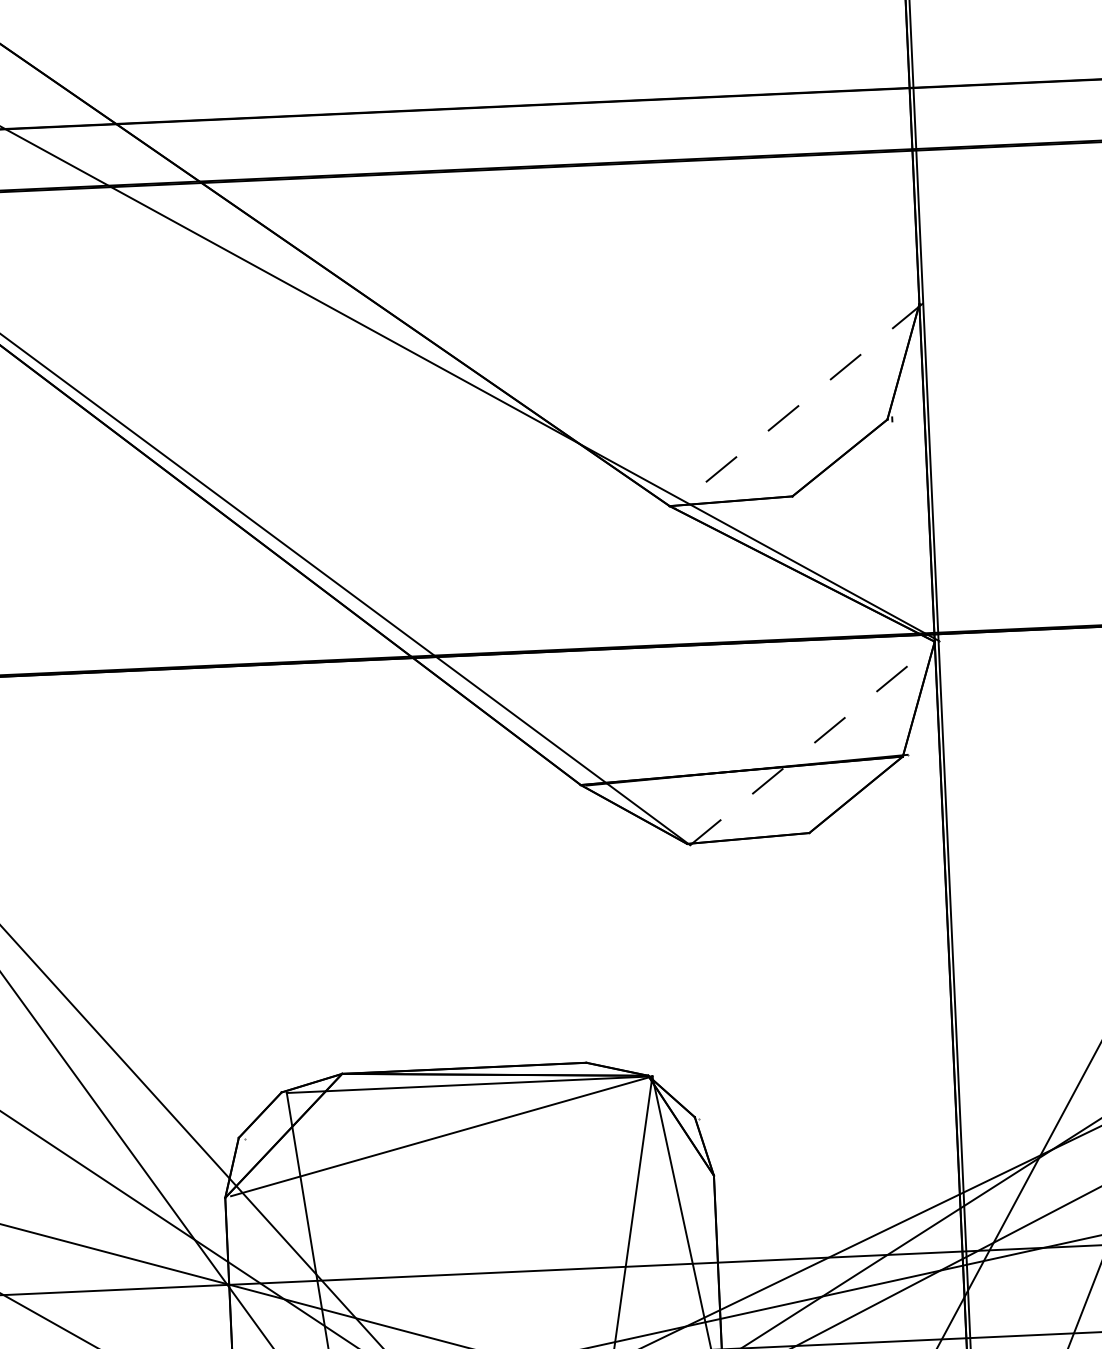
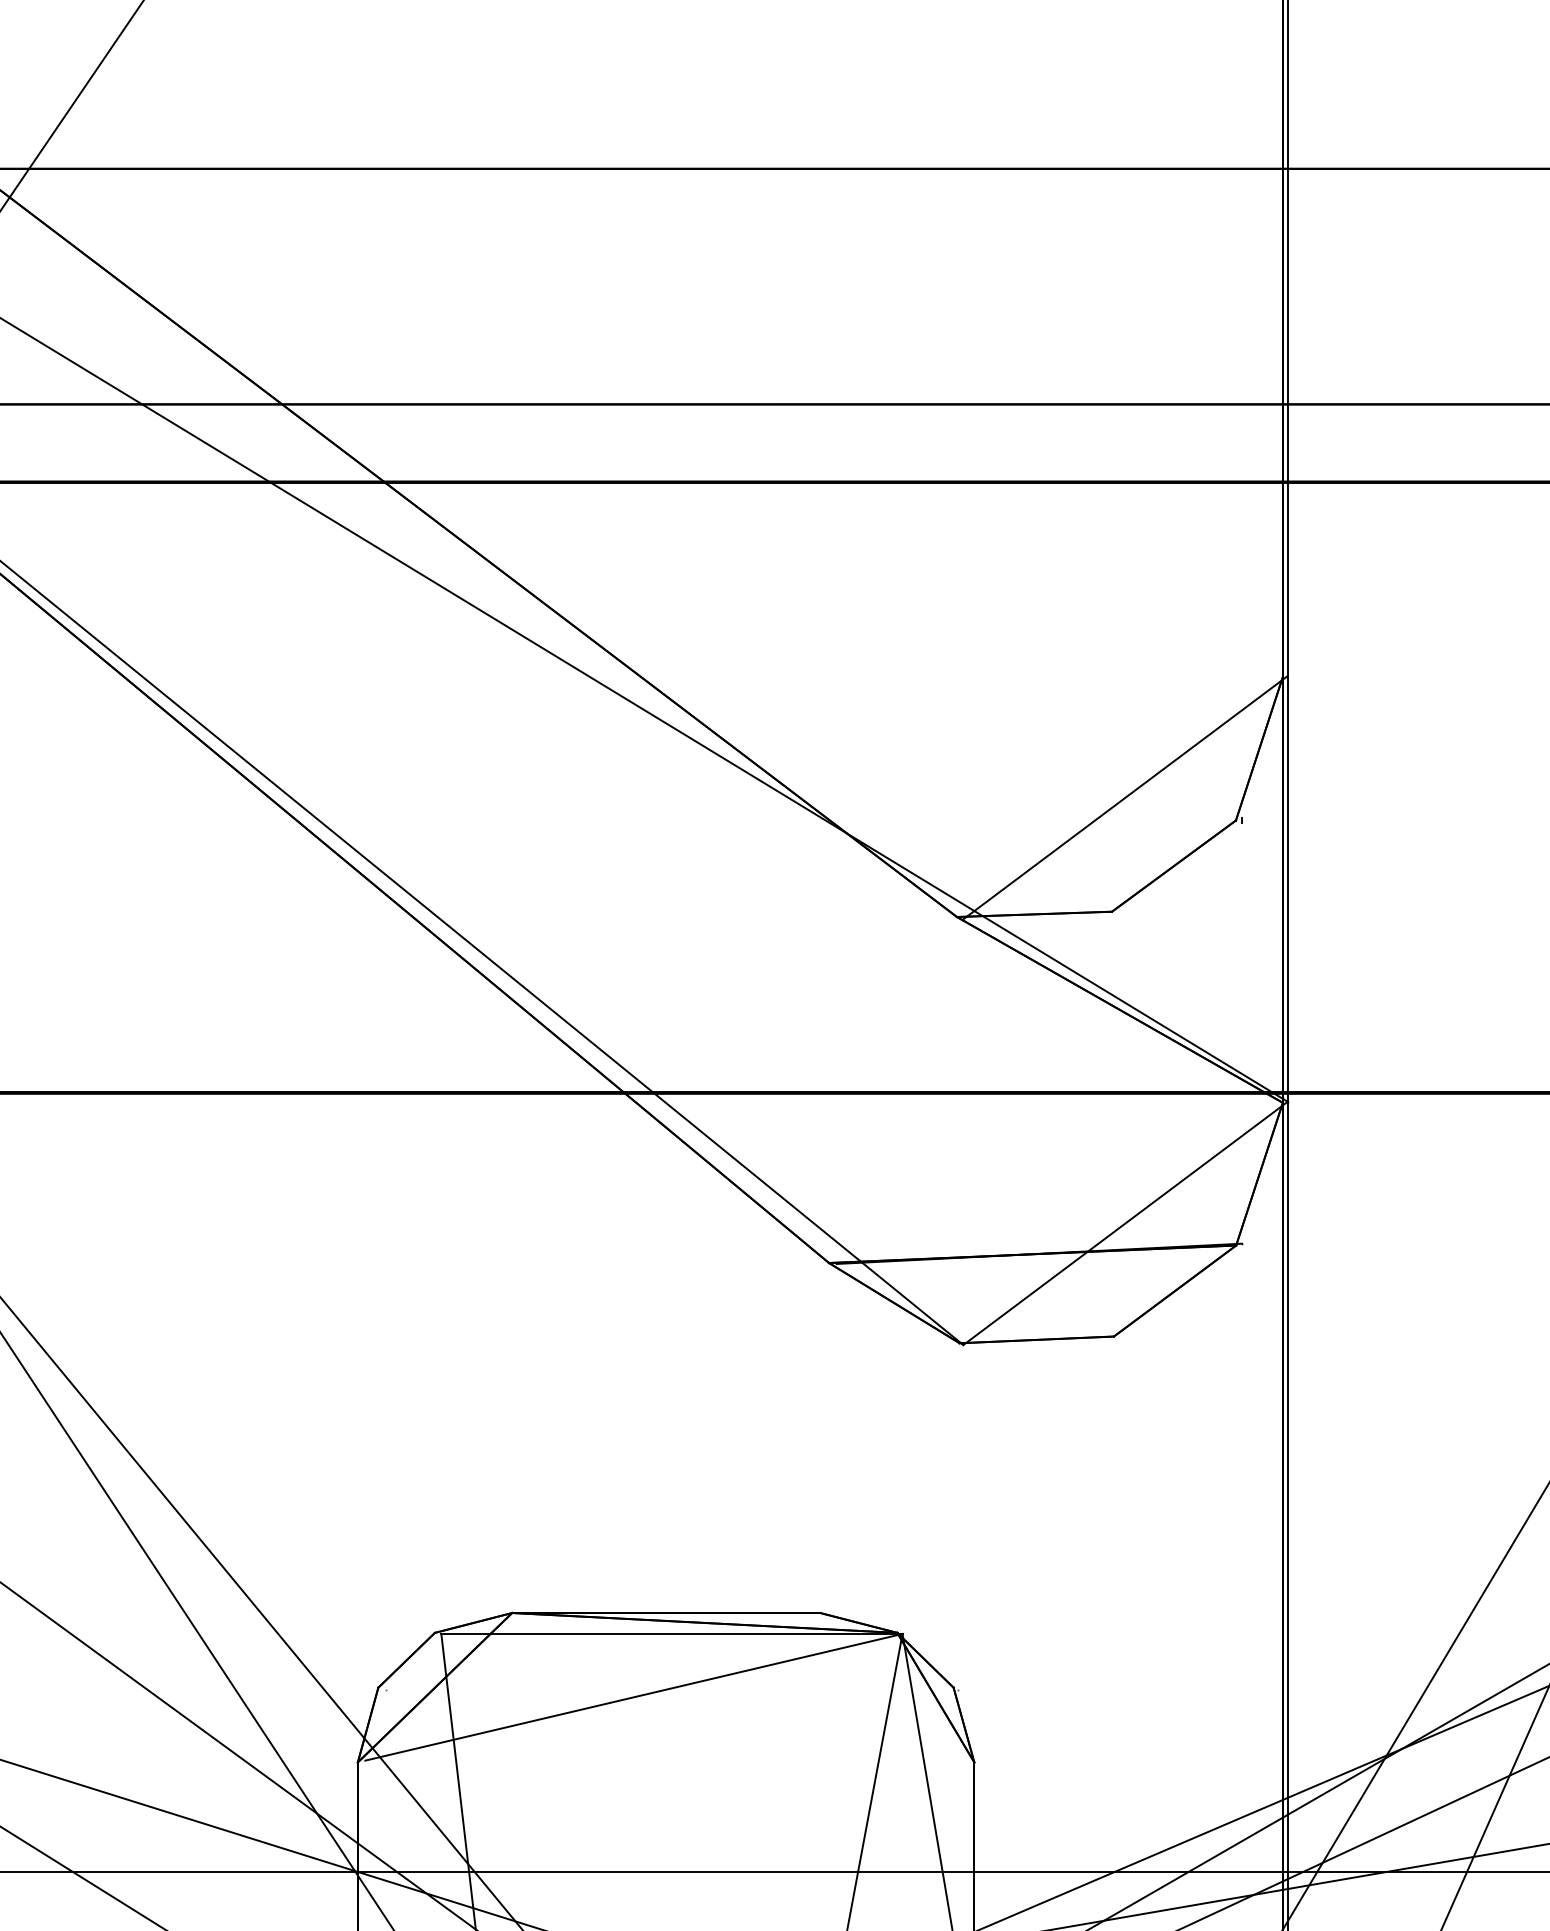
line: (799, 405) -> (1125, 797), dashed -> solid
line: (814, 743) -> (1125, 1223), dashed -> solid

